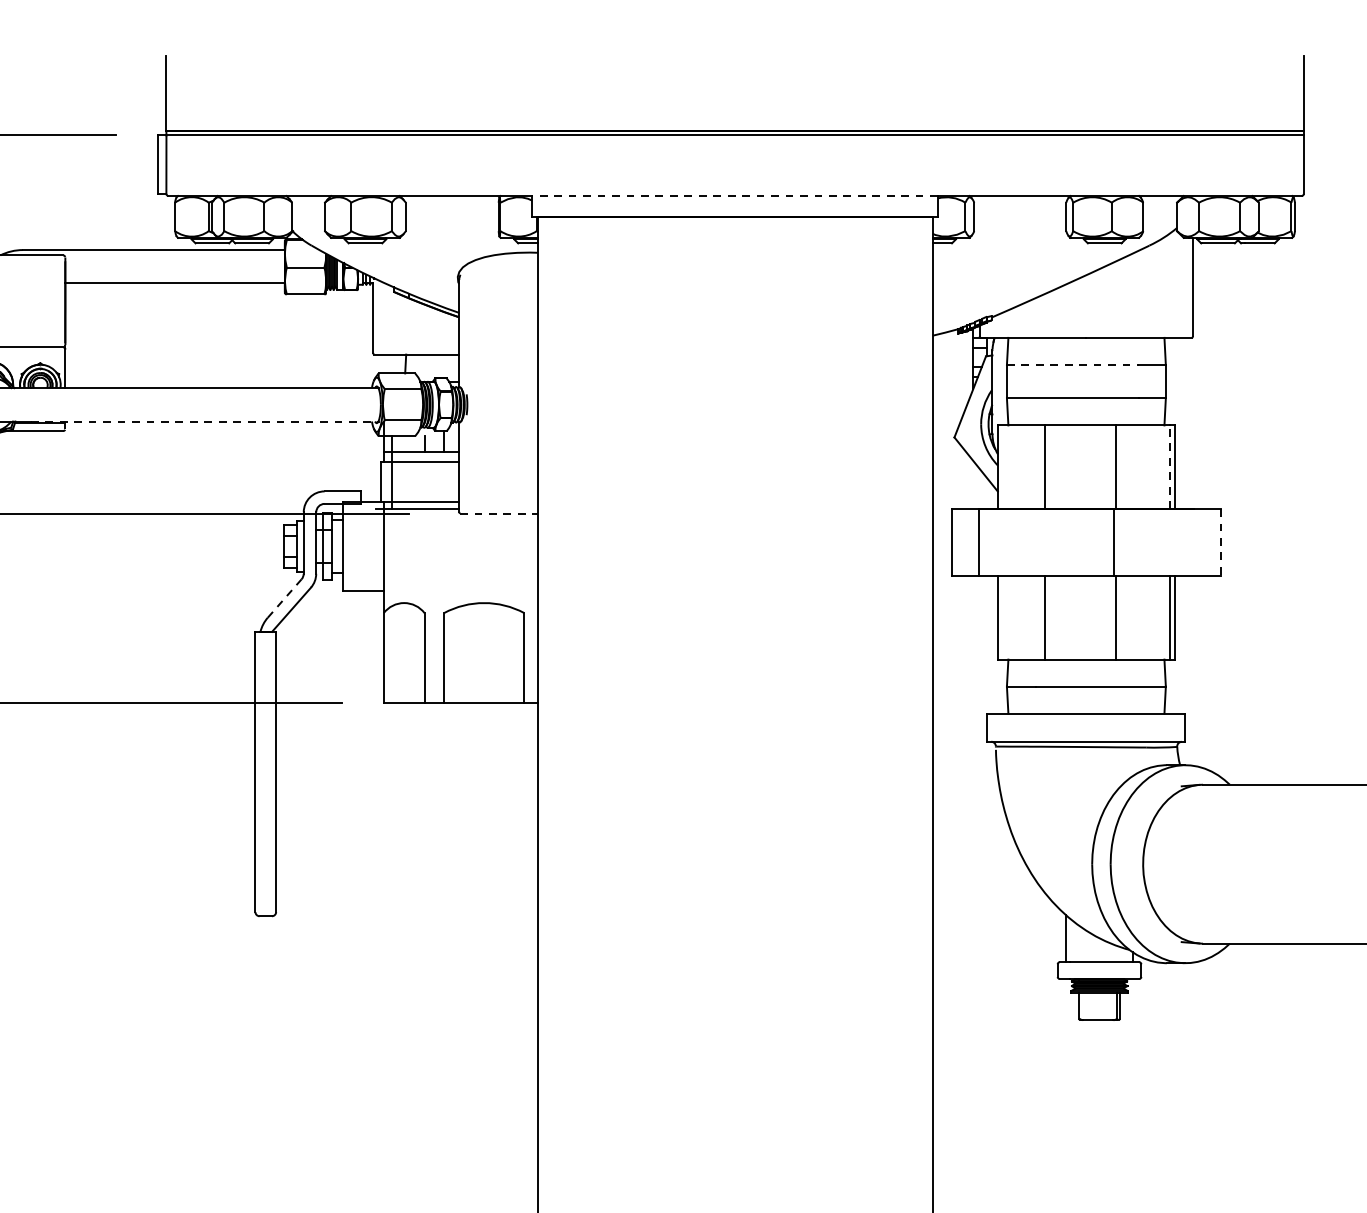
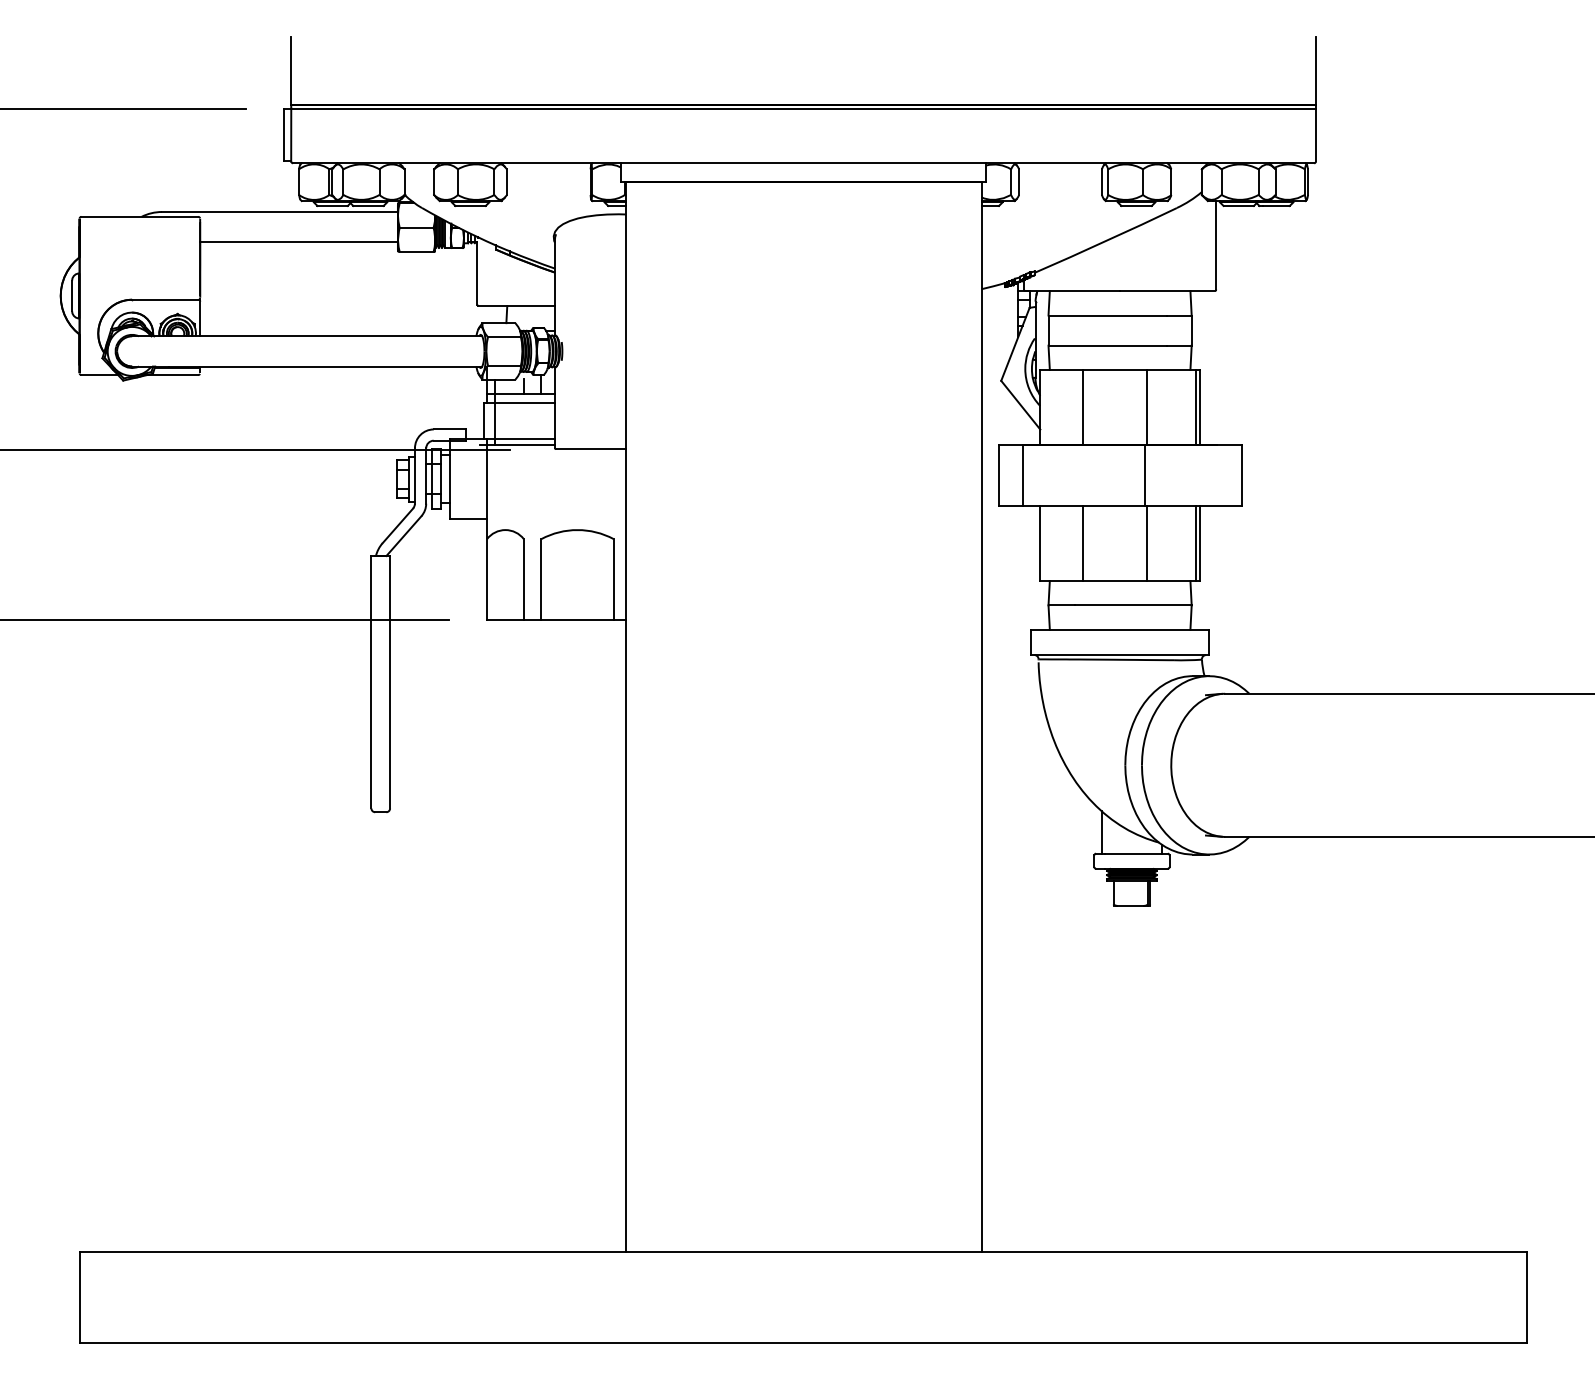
line: (734, 196) -> (803, 163), dashed -> solid
line: (1073, 364) -> (1108, 315), dashed -> solid
line: (204, 421) -> (325, 366), dashed -> solid
line: (1170, 467) -> (1195, 407), dashed -> solid
line: (498, 513) -> (590, 449), dashed -> solid
line: (1221, 543) -> (1241, 476), dashed -> solid
line: (284, 599) -> (397, 526), dashed -> solid

